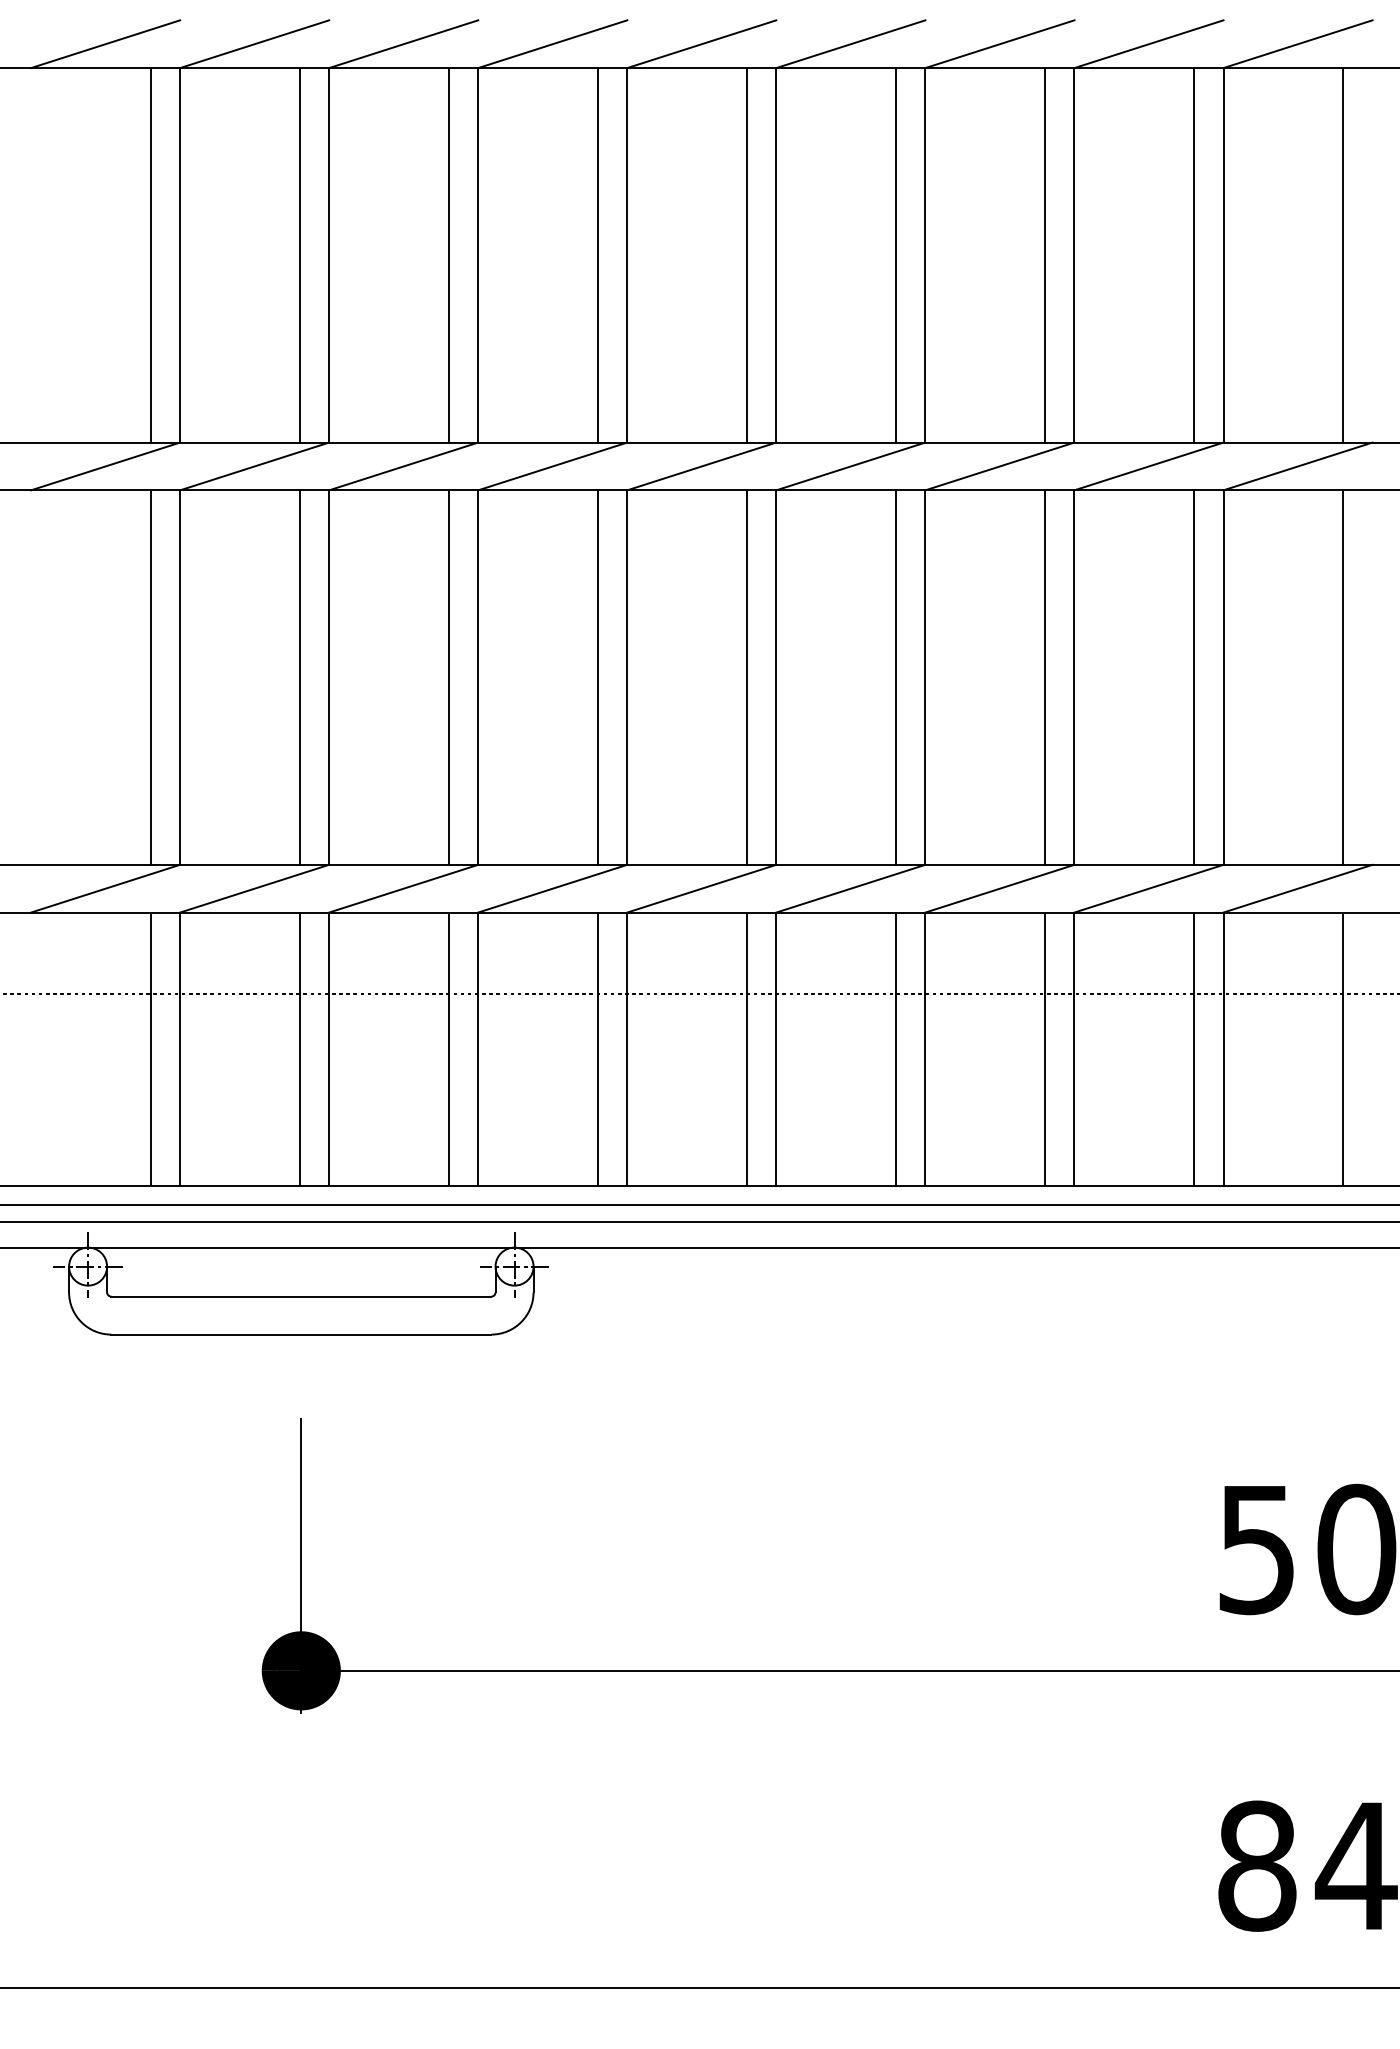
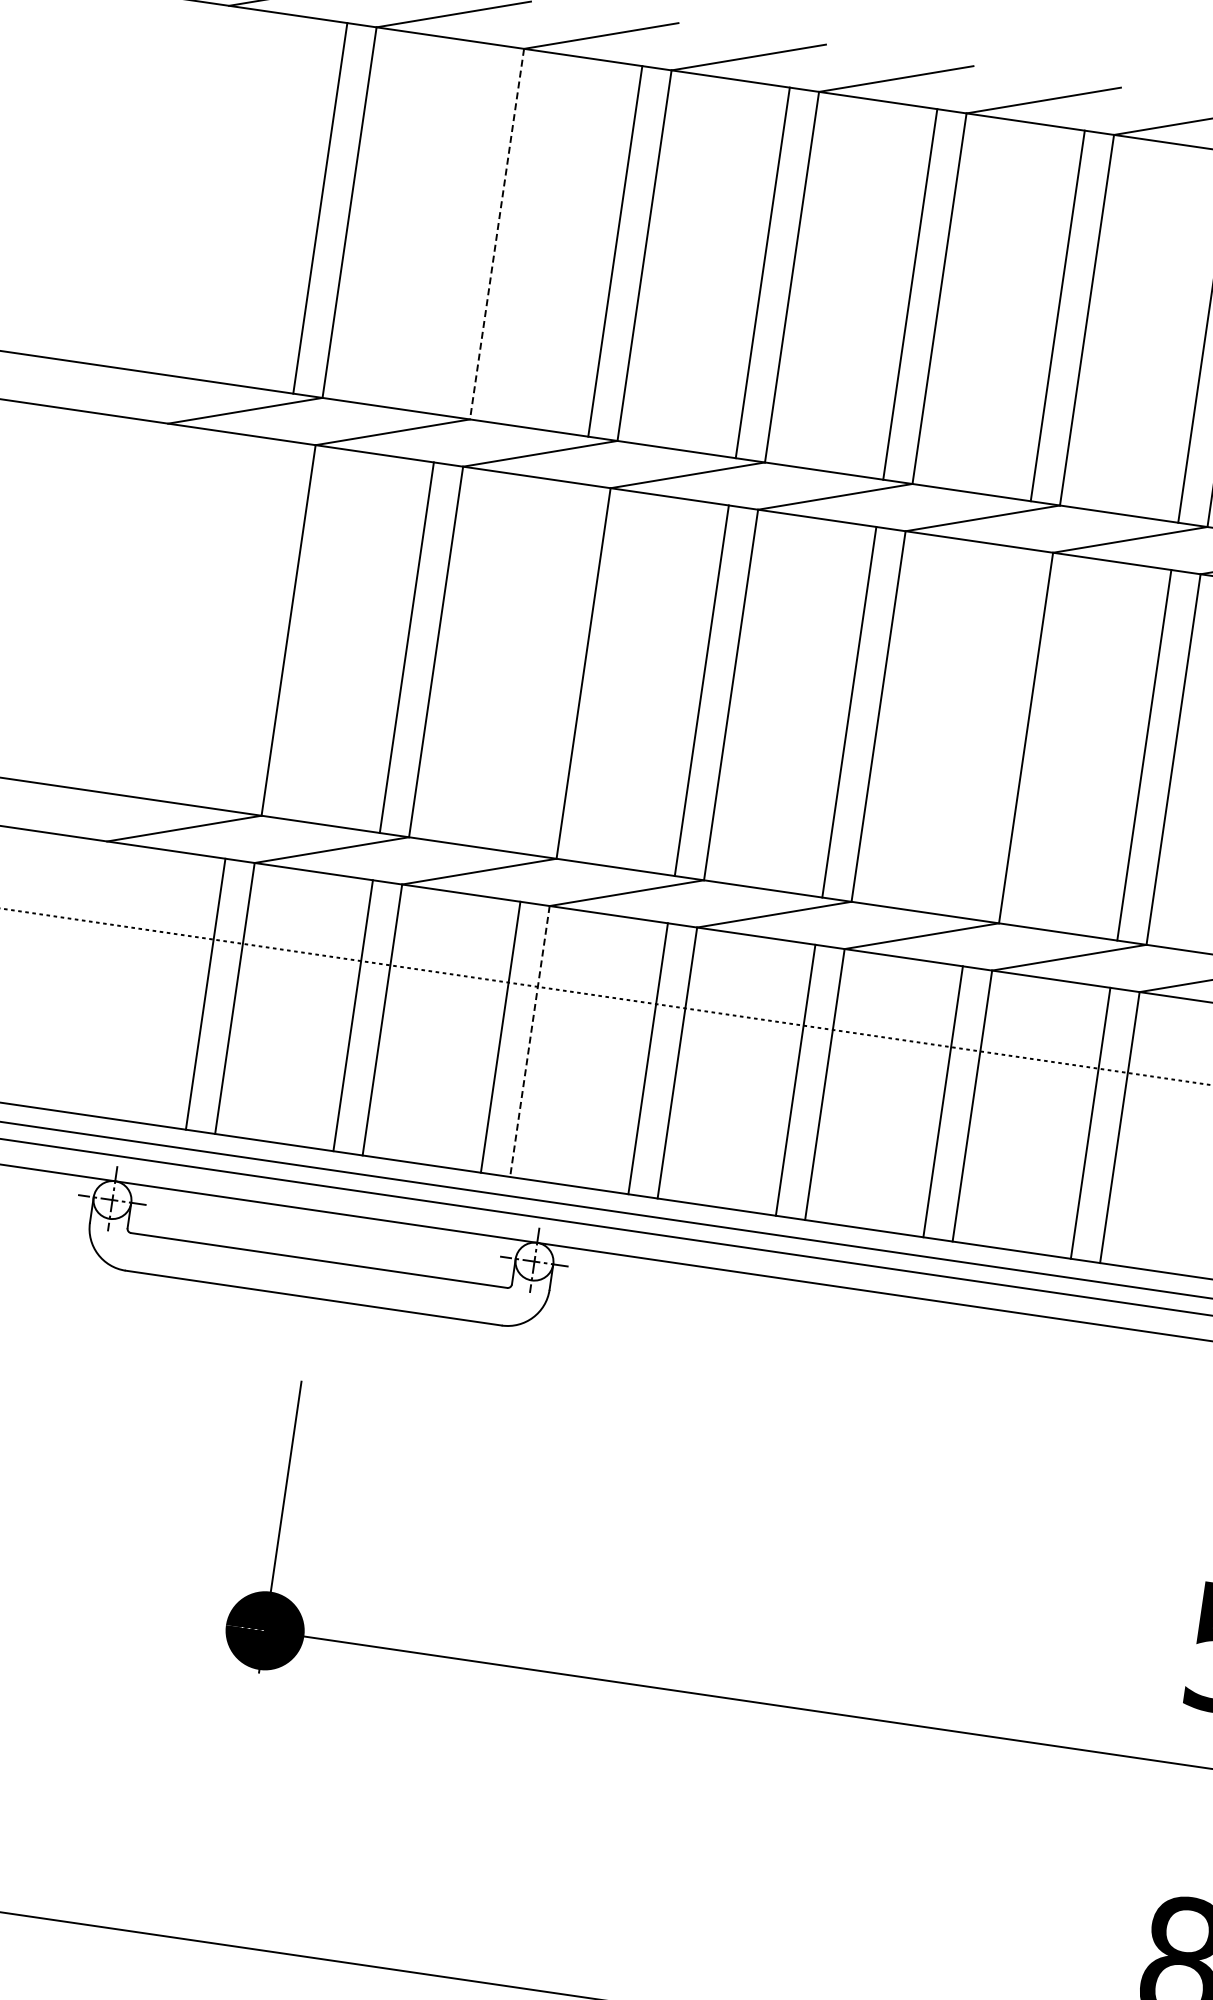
line: (299, 255) -> (467, 230), removed
line: (329, 255) -> (497, 234), solid -> dashed
line: (150, 677) -> (259, 626), removed
line: (448, 677) -> (554, 669), removed
line: (895, 677) -> (996, 733), removed
line: (478, 1049) -> (530, 1041), solid -> dashed

